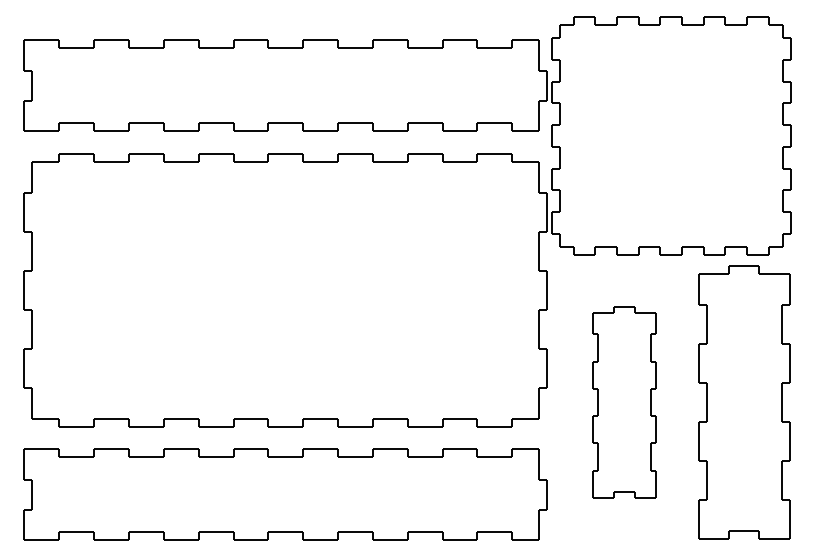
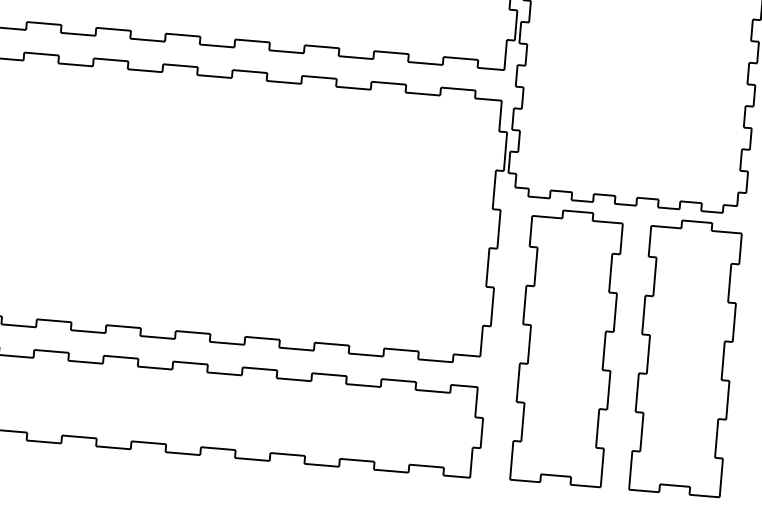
part: (624, 402) -> (566, 347), size x1.43

